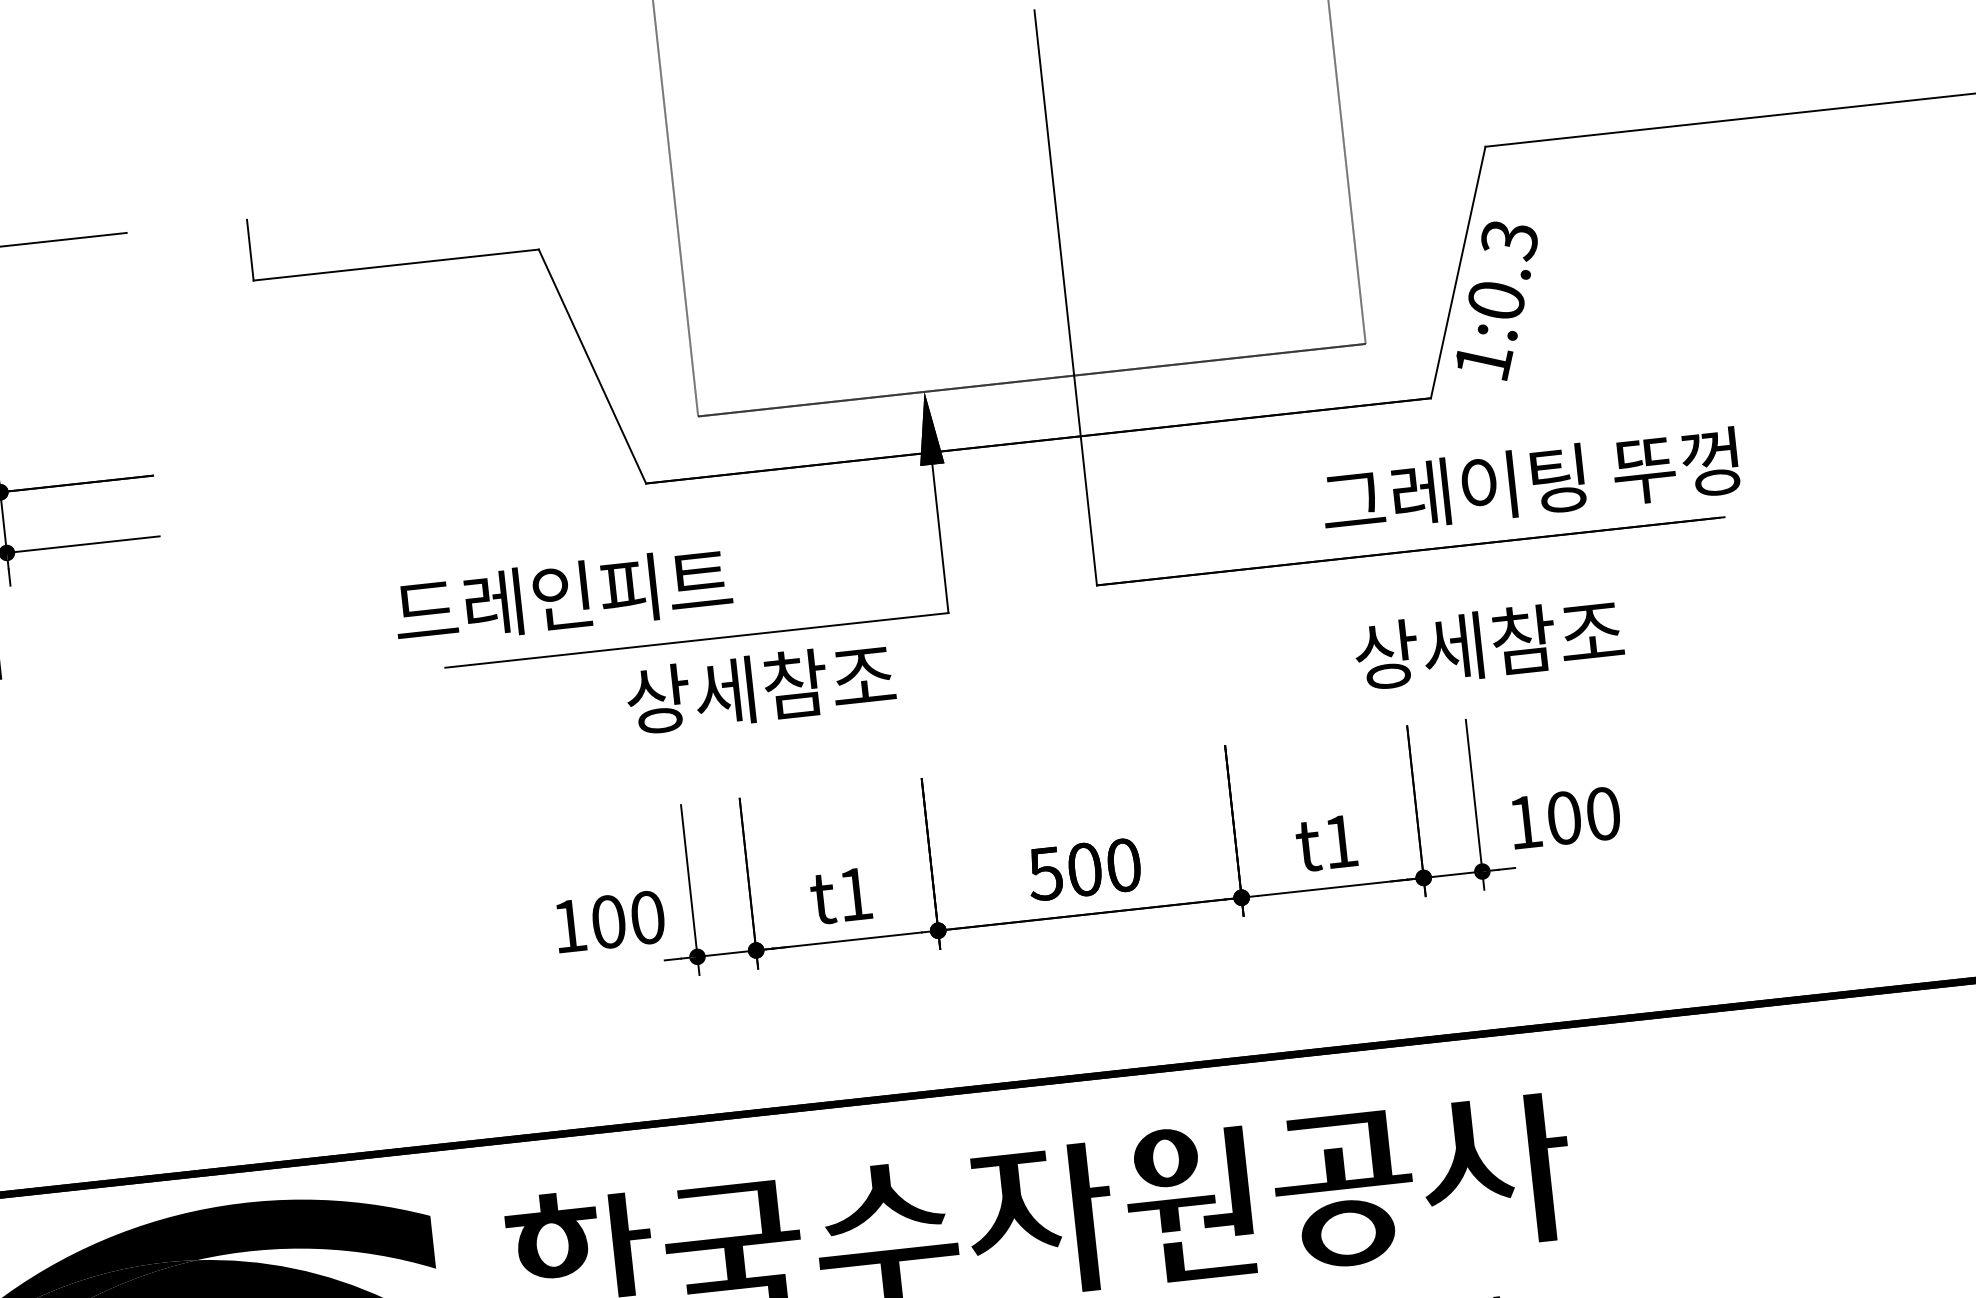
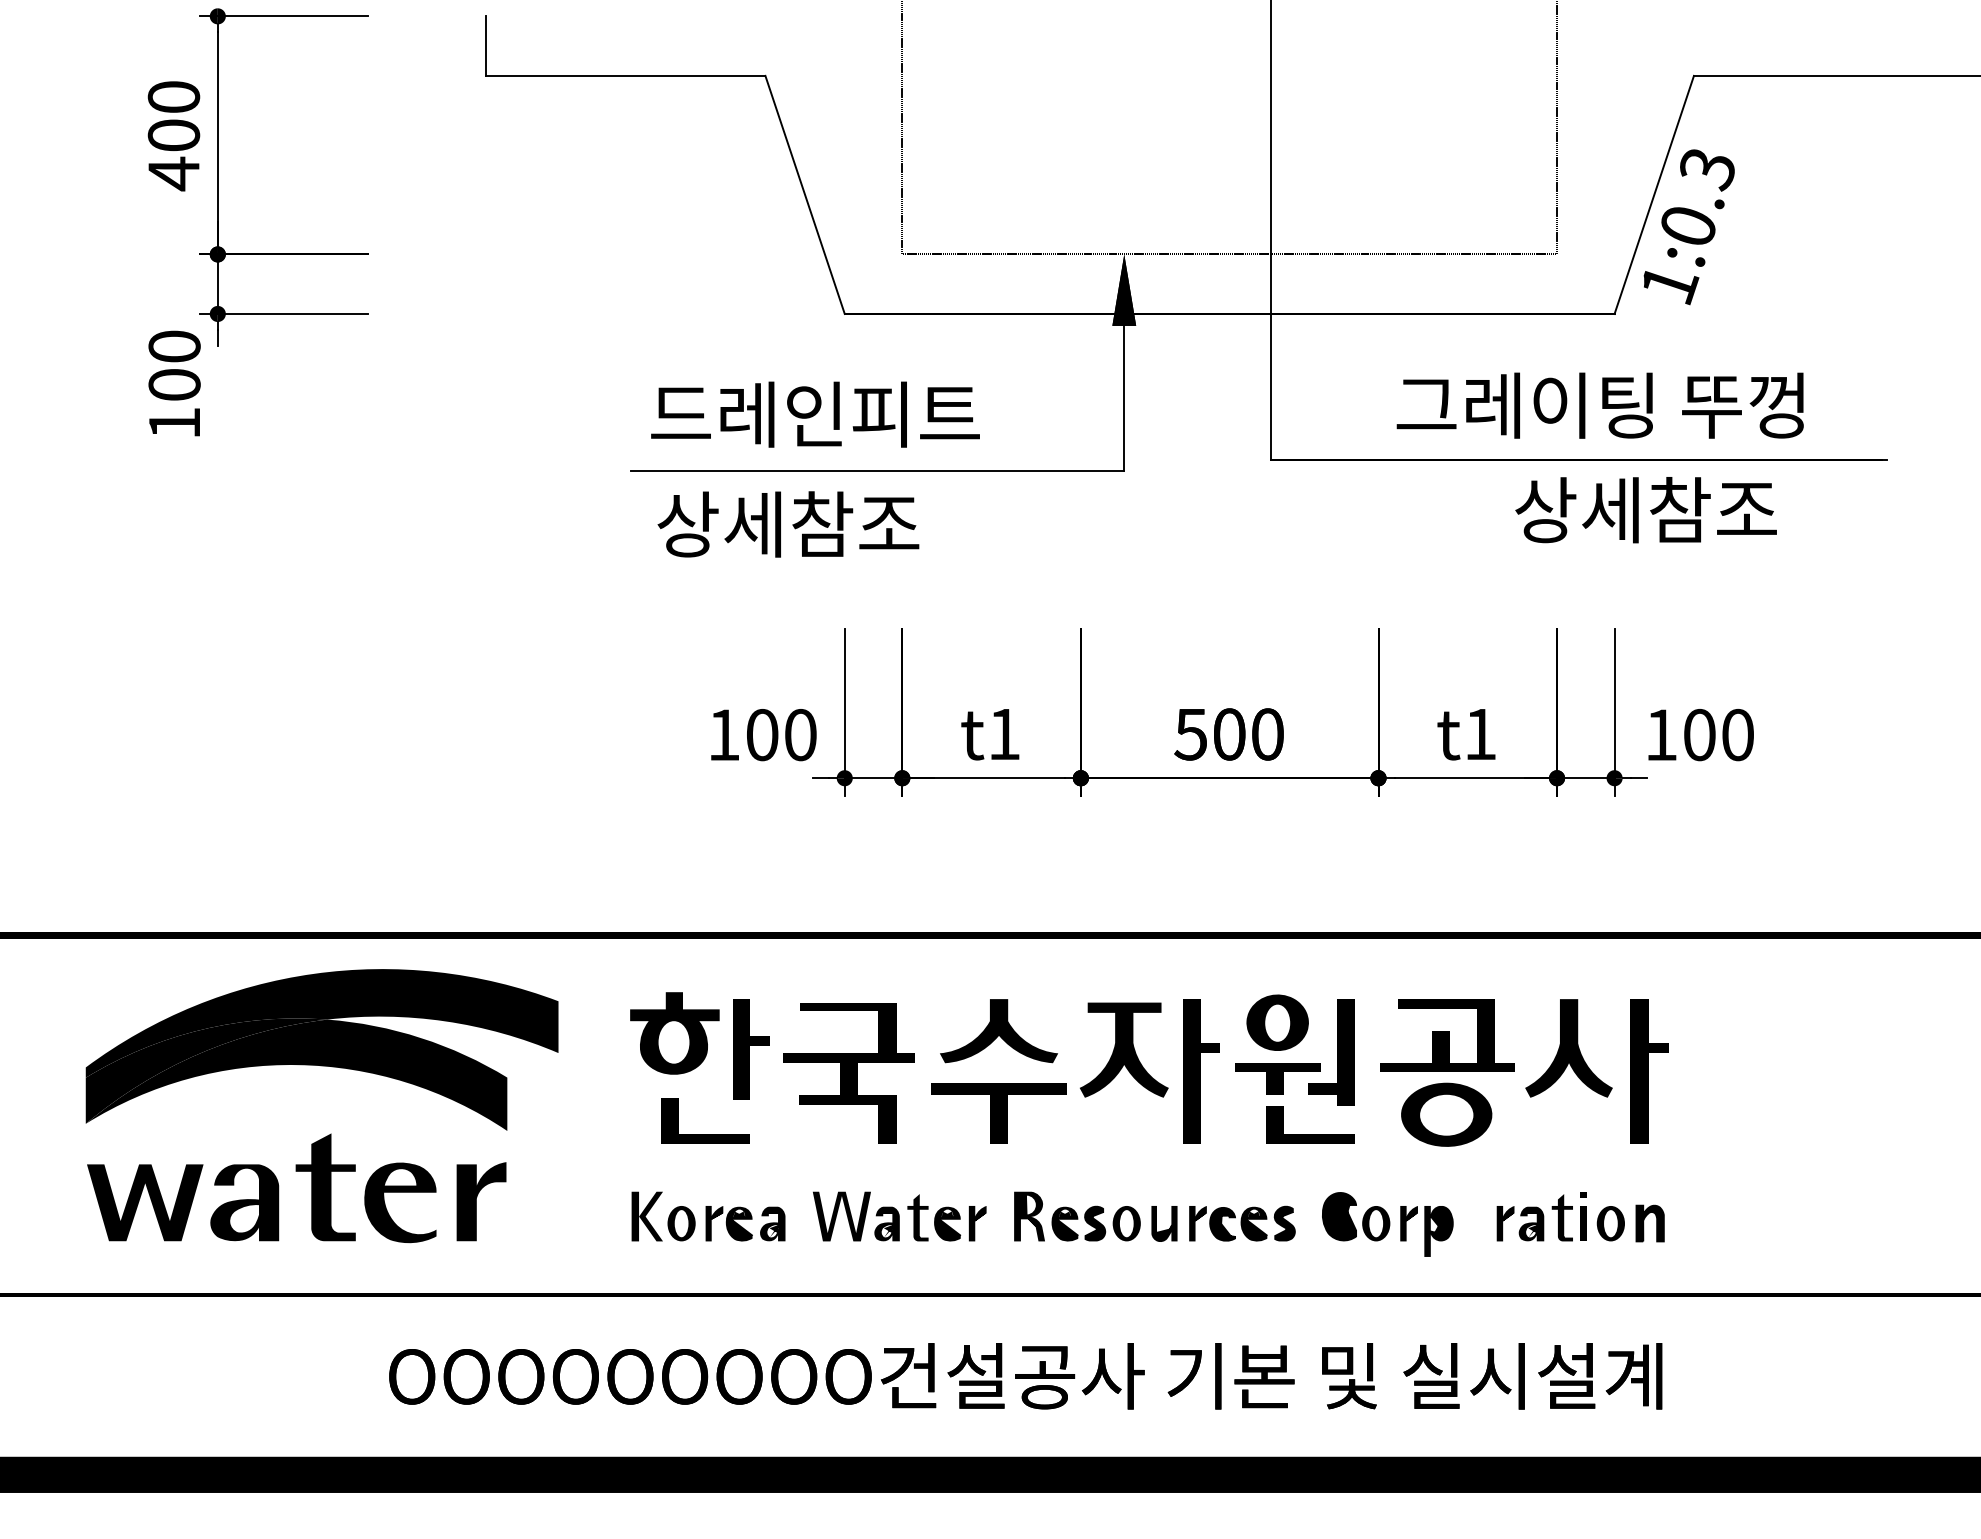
text: (1529, 481) -> (1599, 405), moved
text: (563, 596) -> (815, 414), moved
text: (1488, 644) -> (1645, 510), moved
text: (760, 688) -> (788, 524), moved

